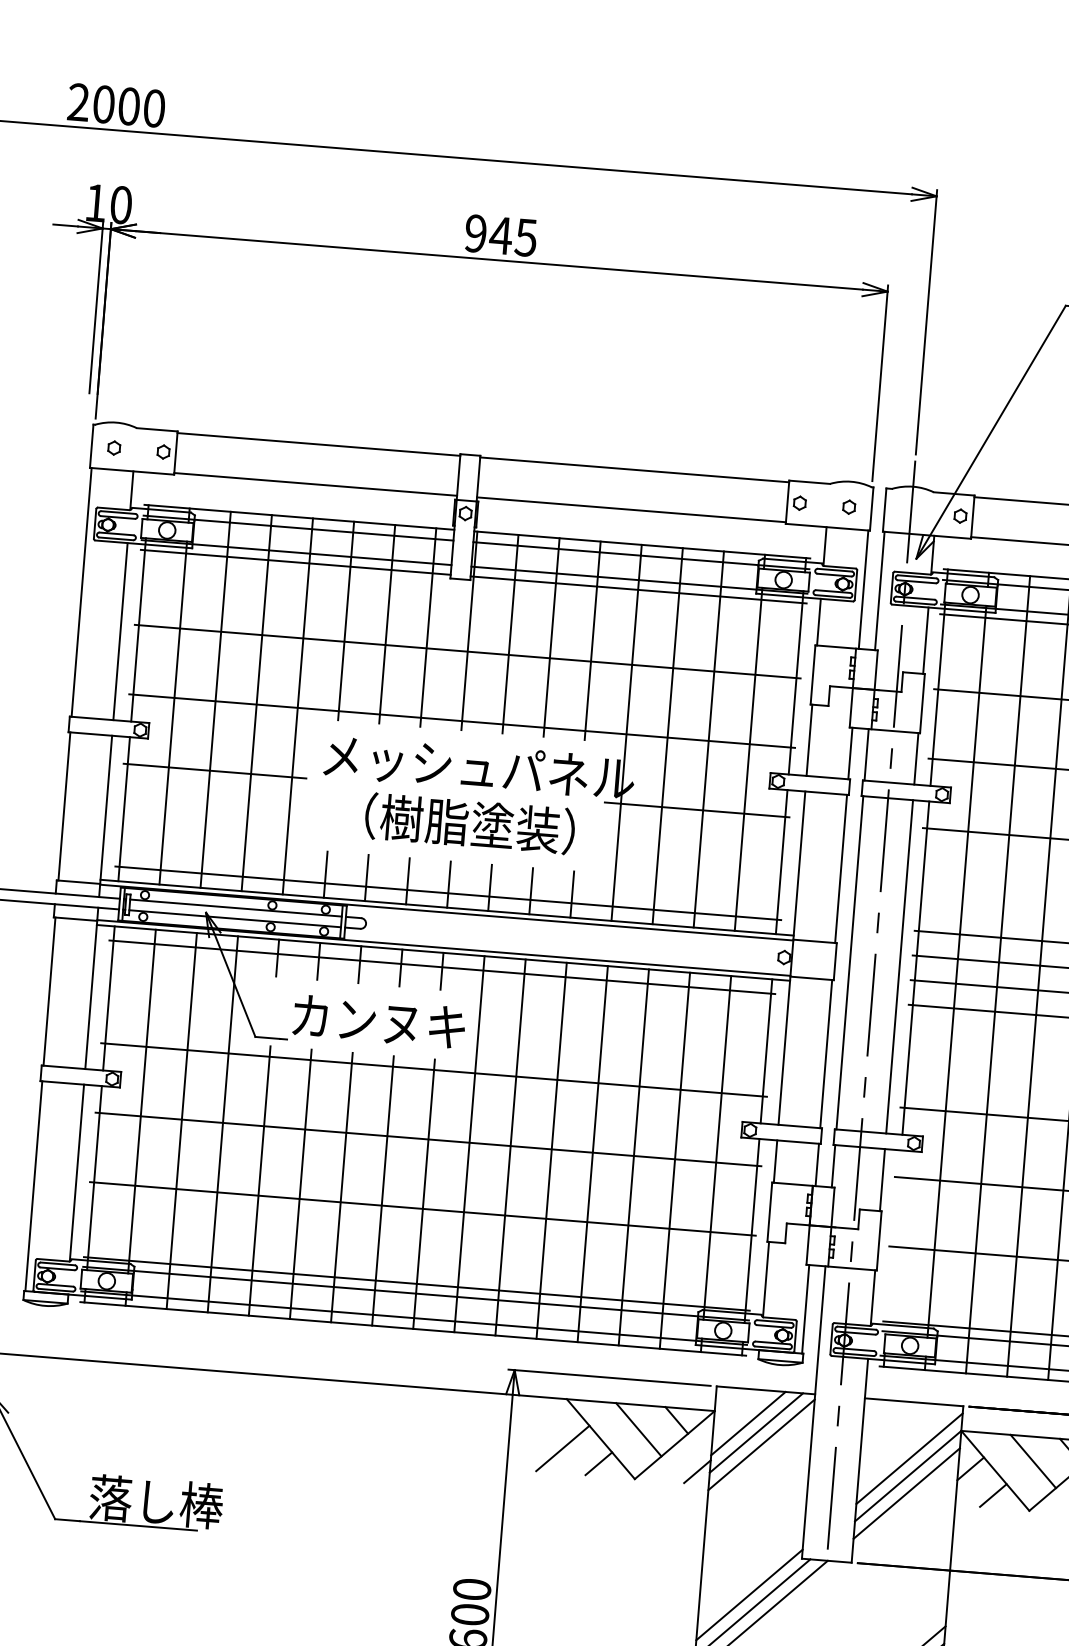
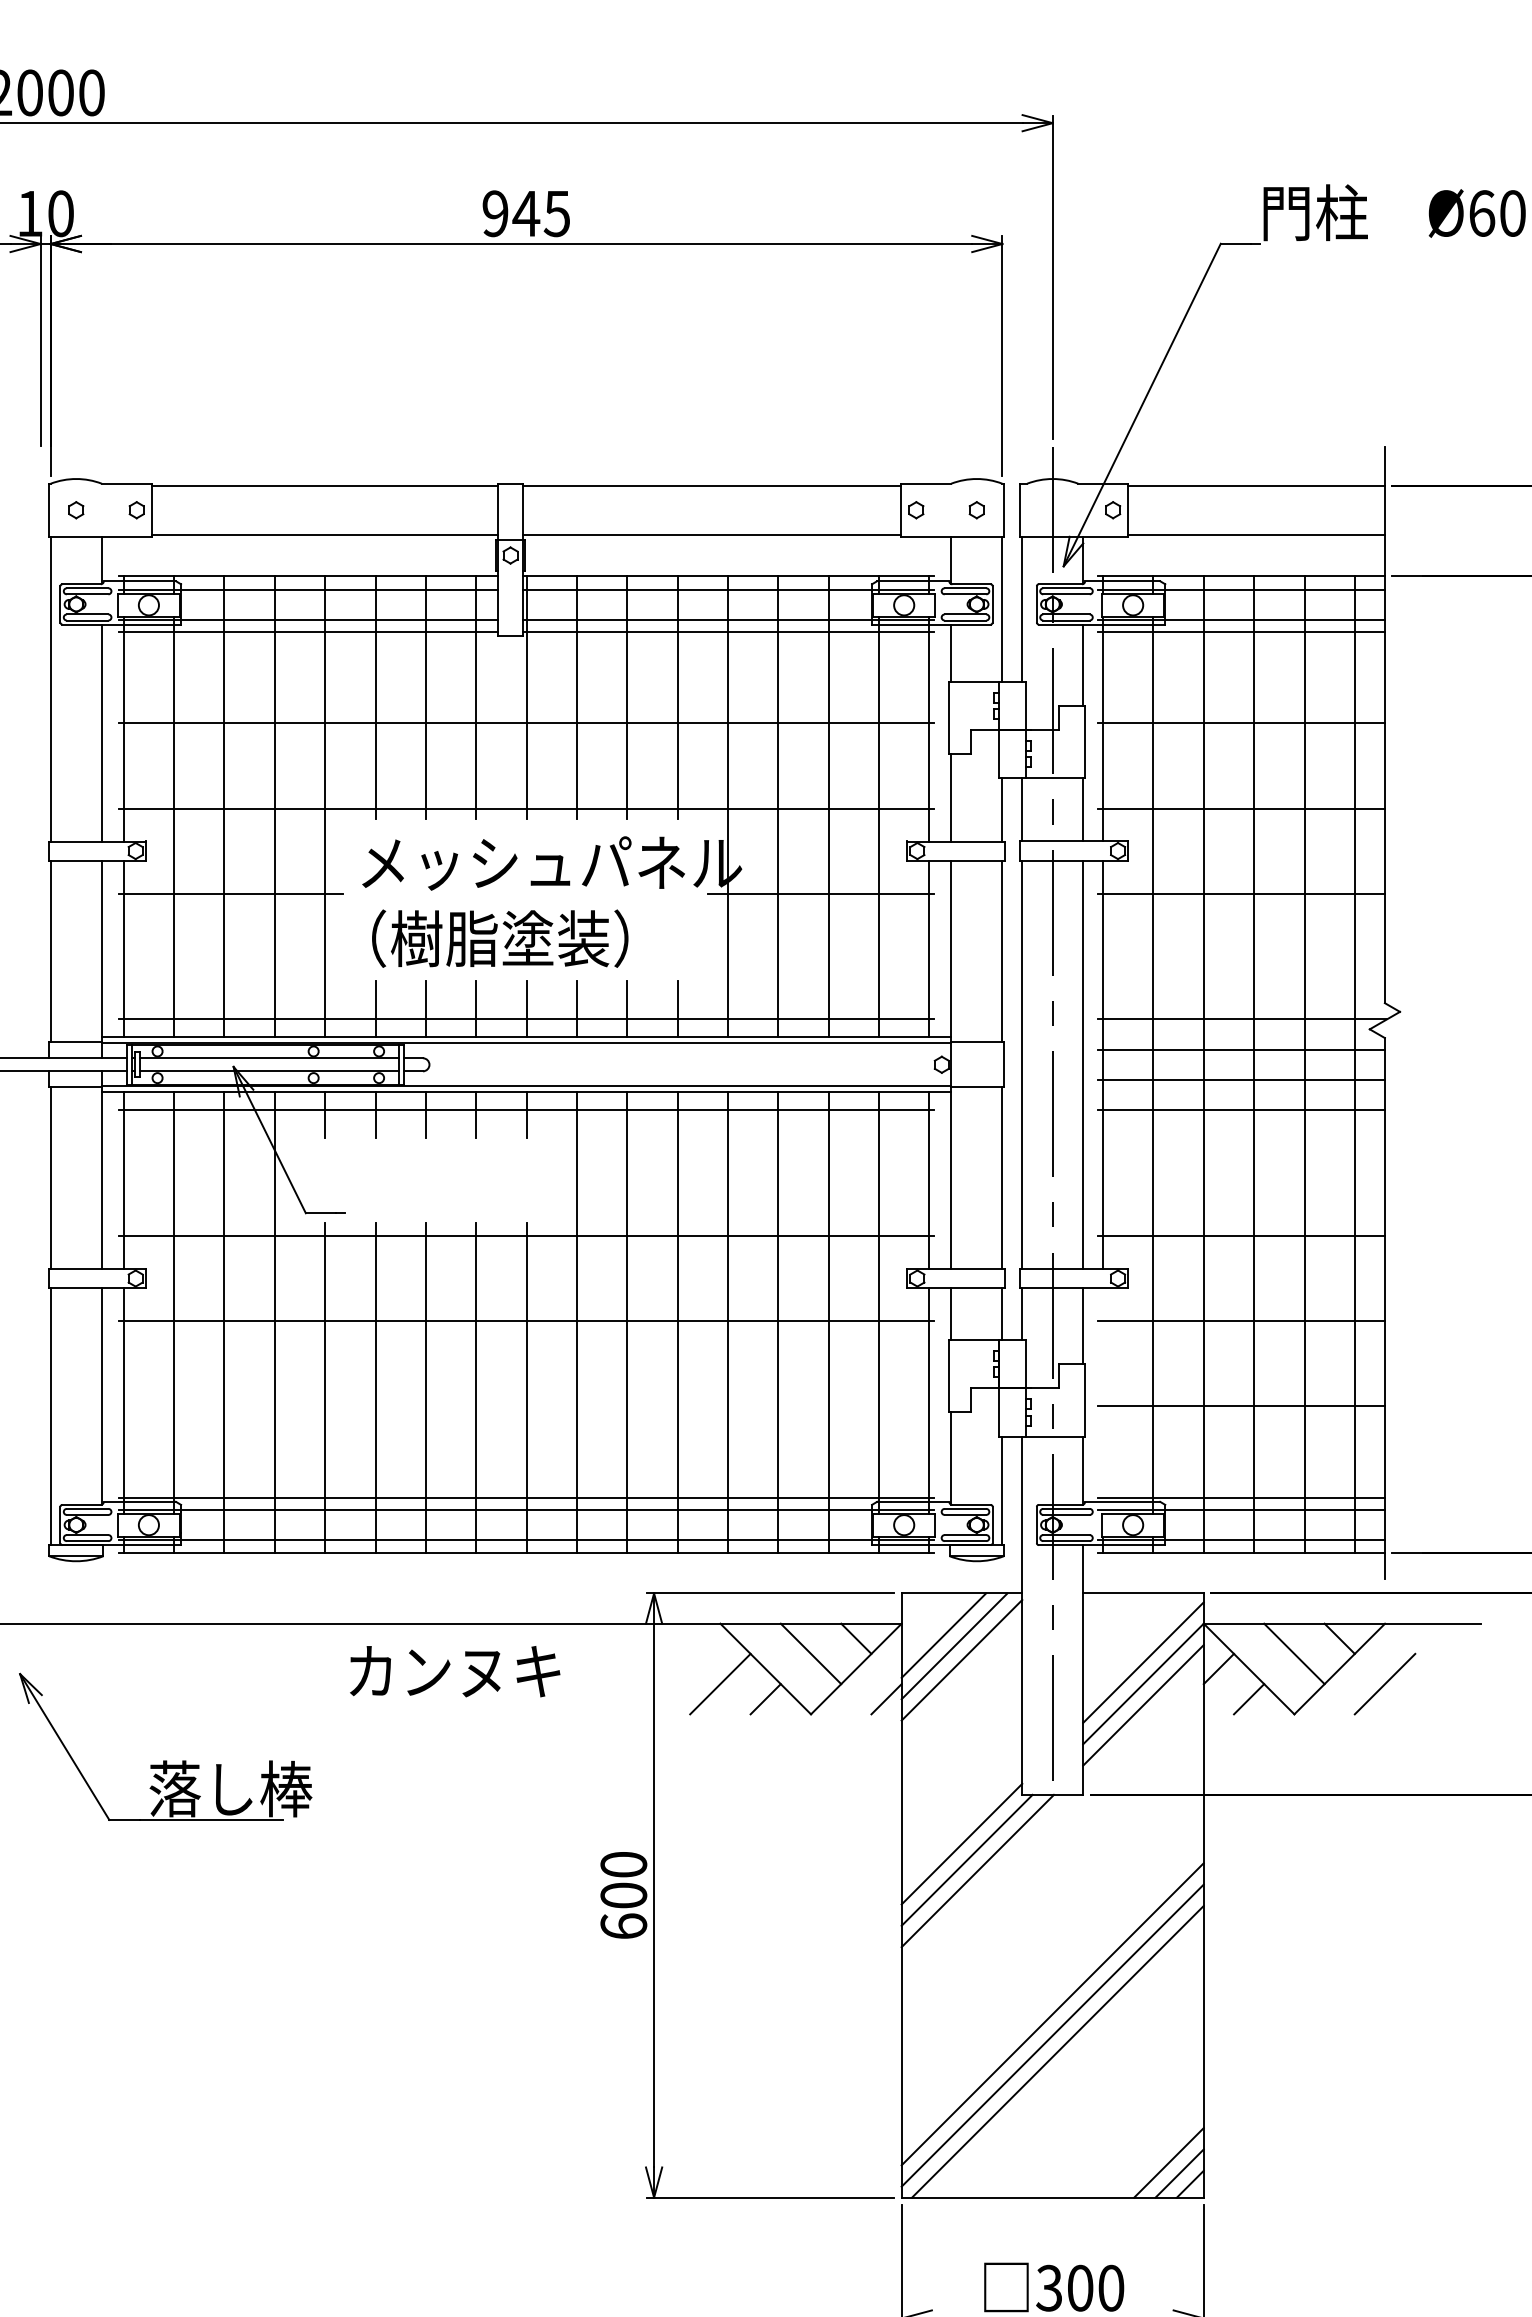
text: (470, 823) -> (500, 938), moved
text: (379, 1021) -> (455, 1671), moved
line: (422, 1209) -> (526, 1406), removed

